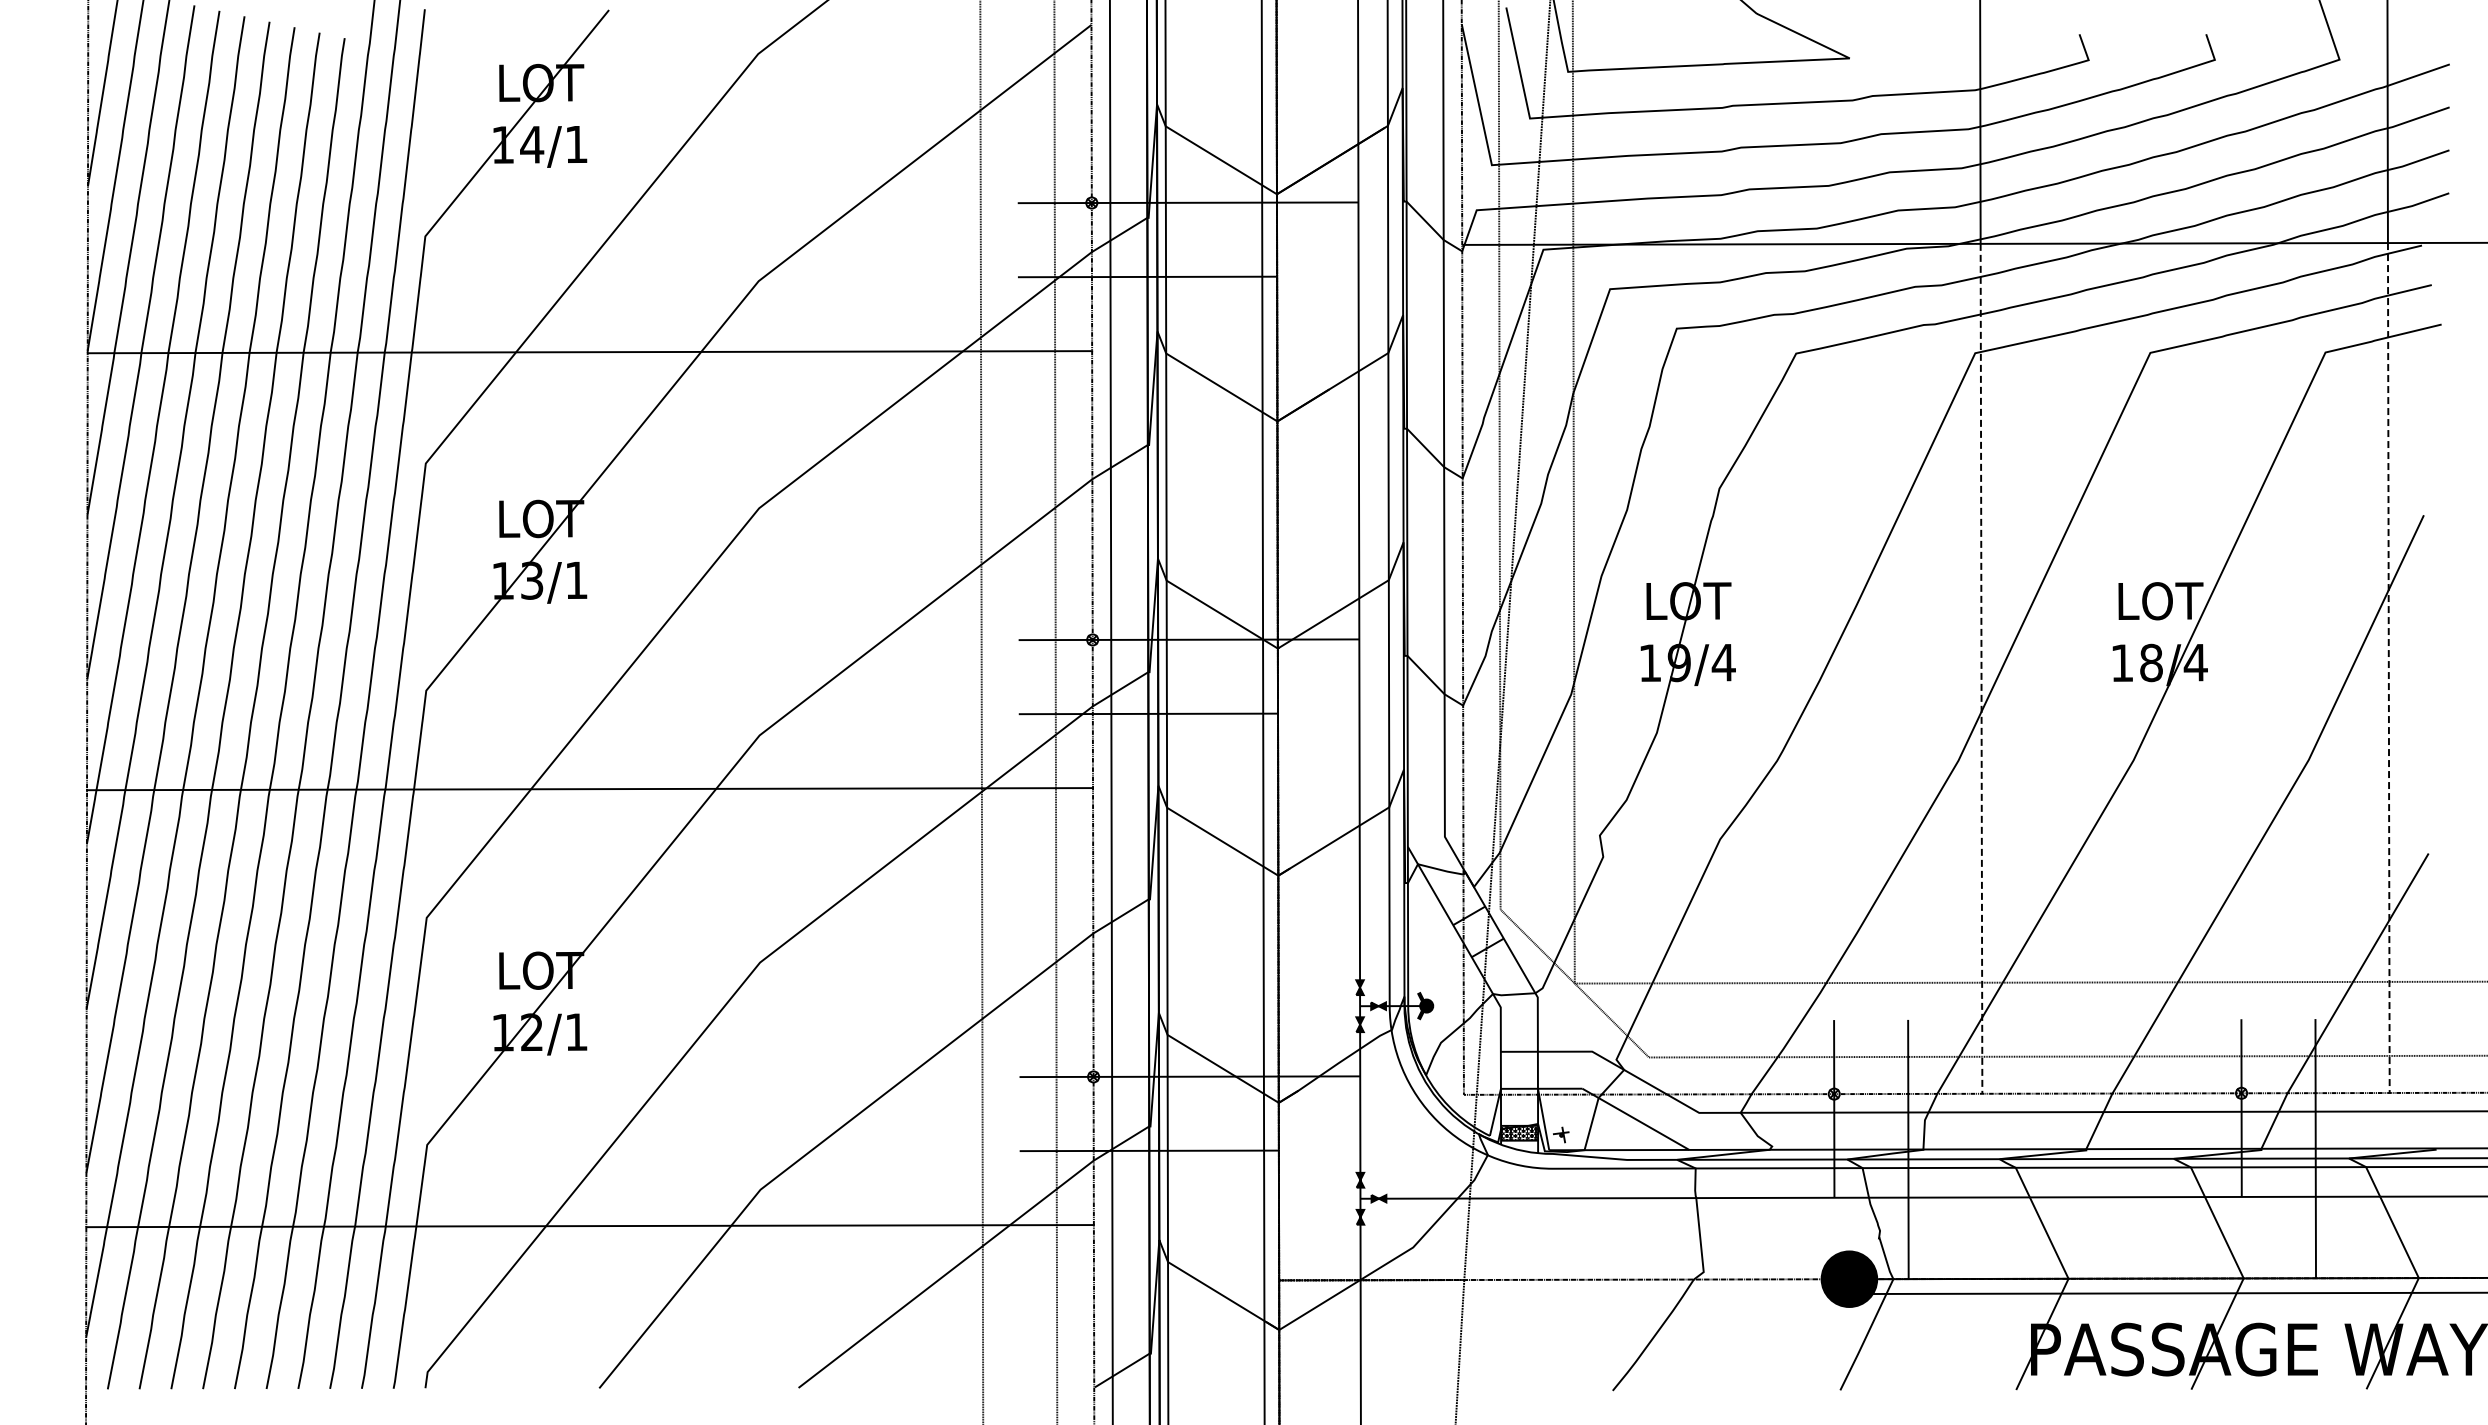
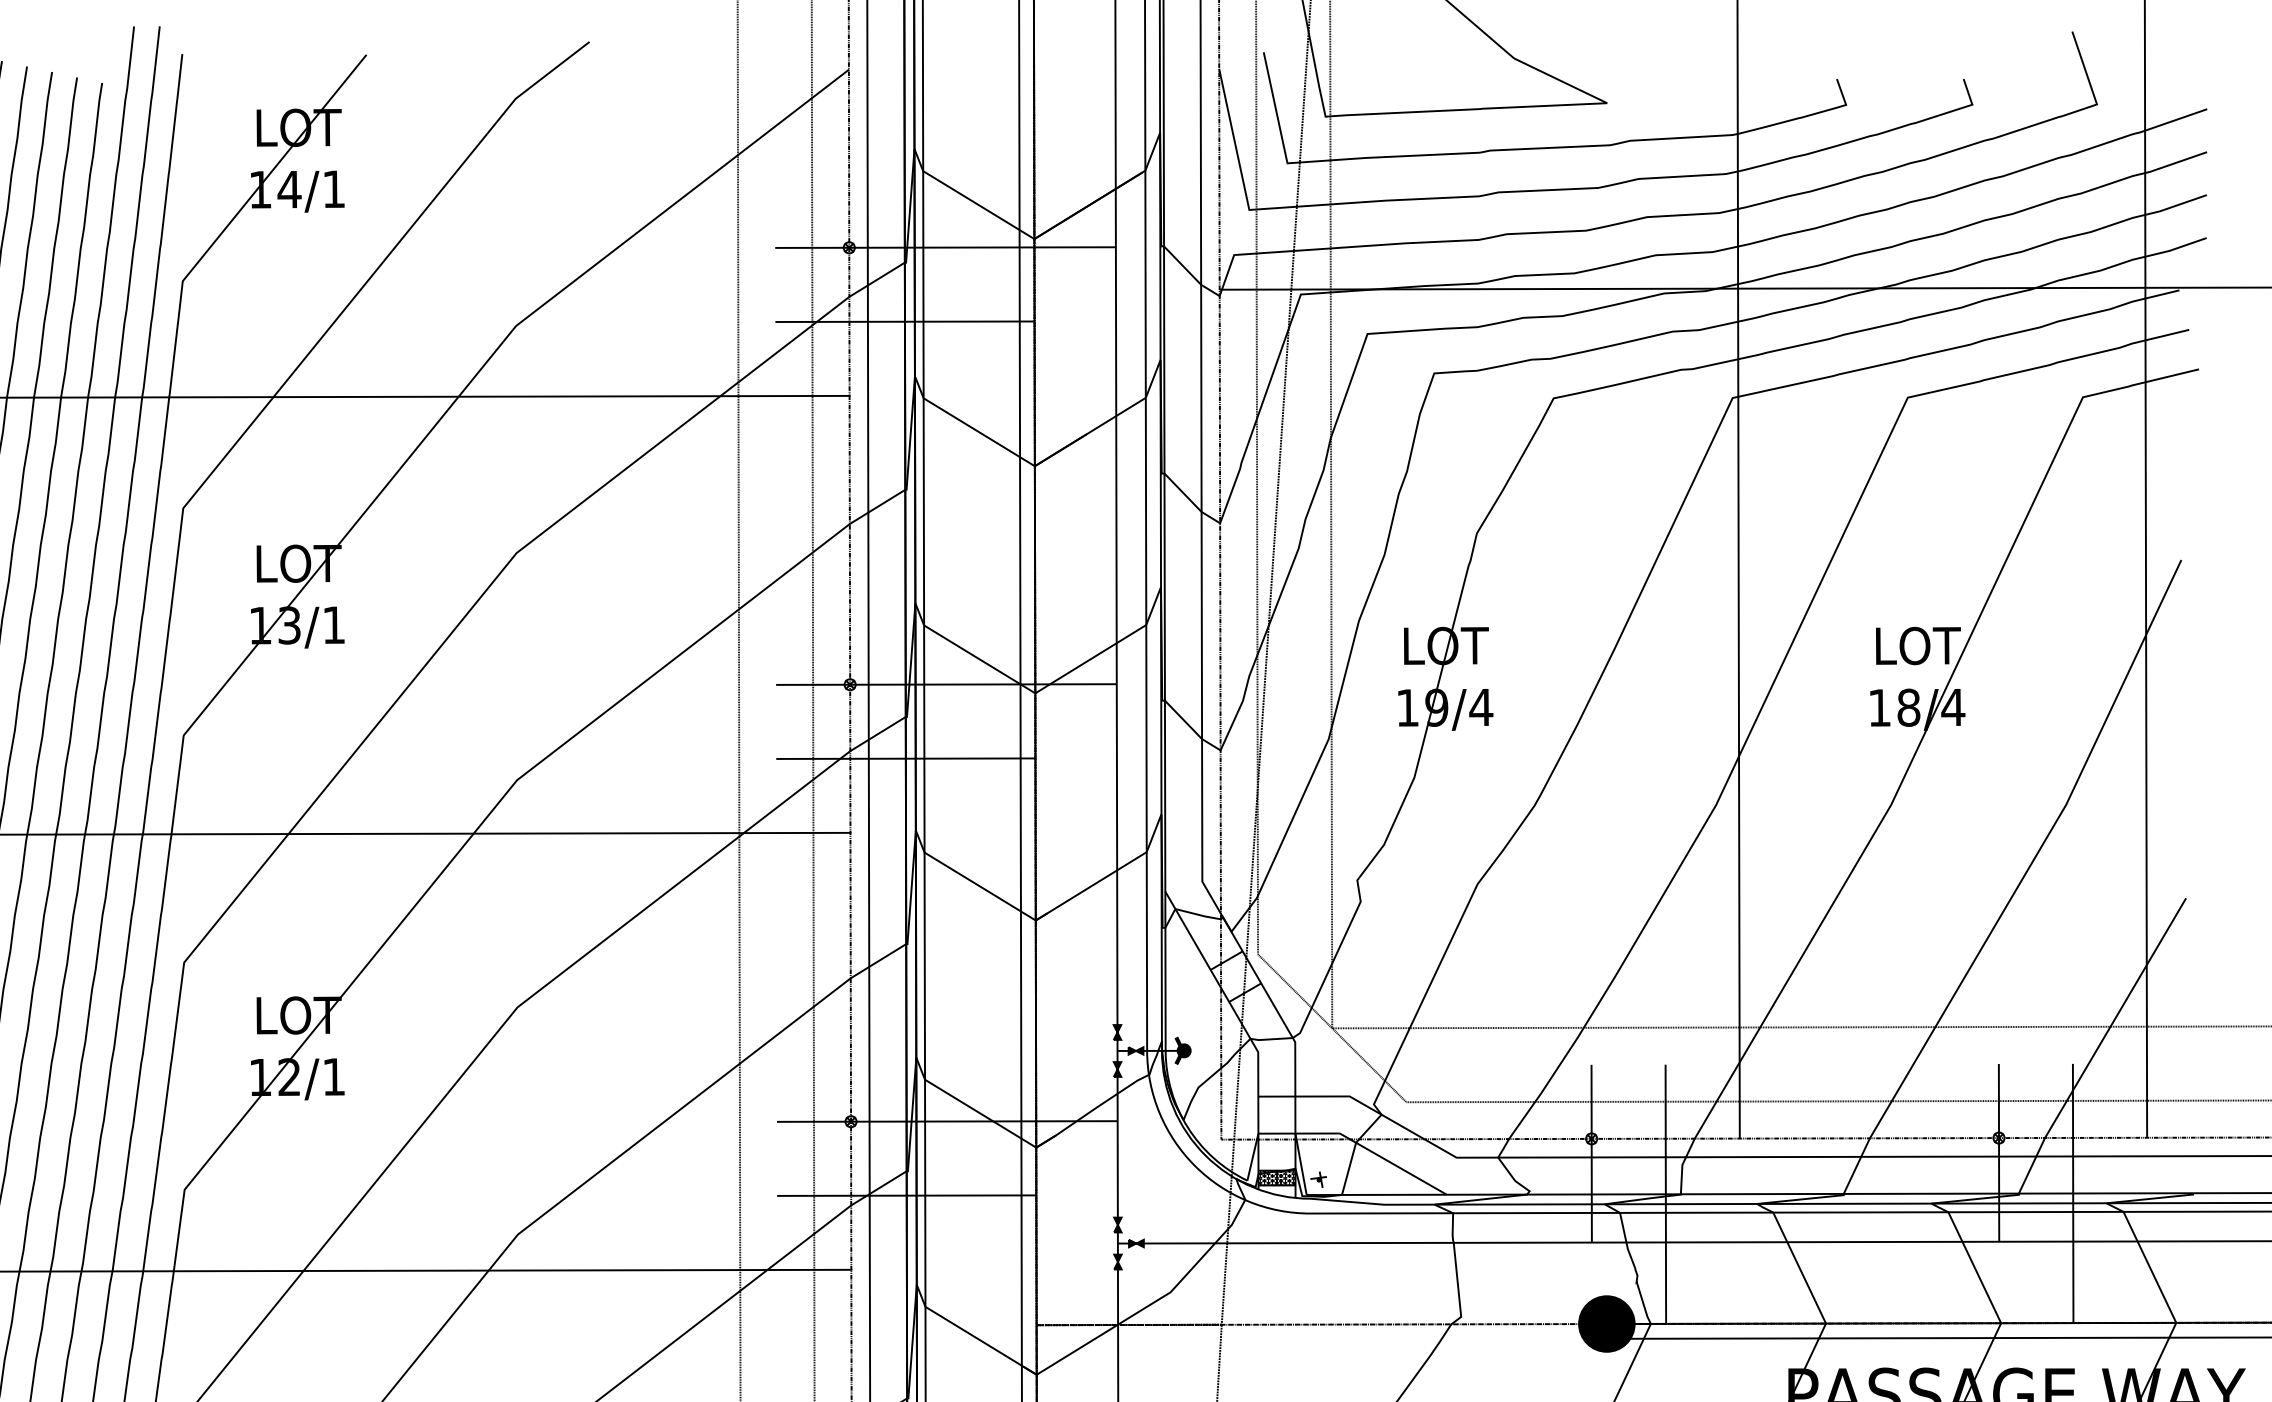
line: (1981, 668) -> (1738, 713), dashed -> solid
line: (2388, 668) -> (2145, 713), dashed -> solid

